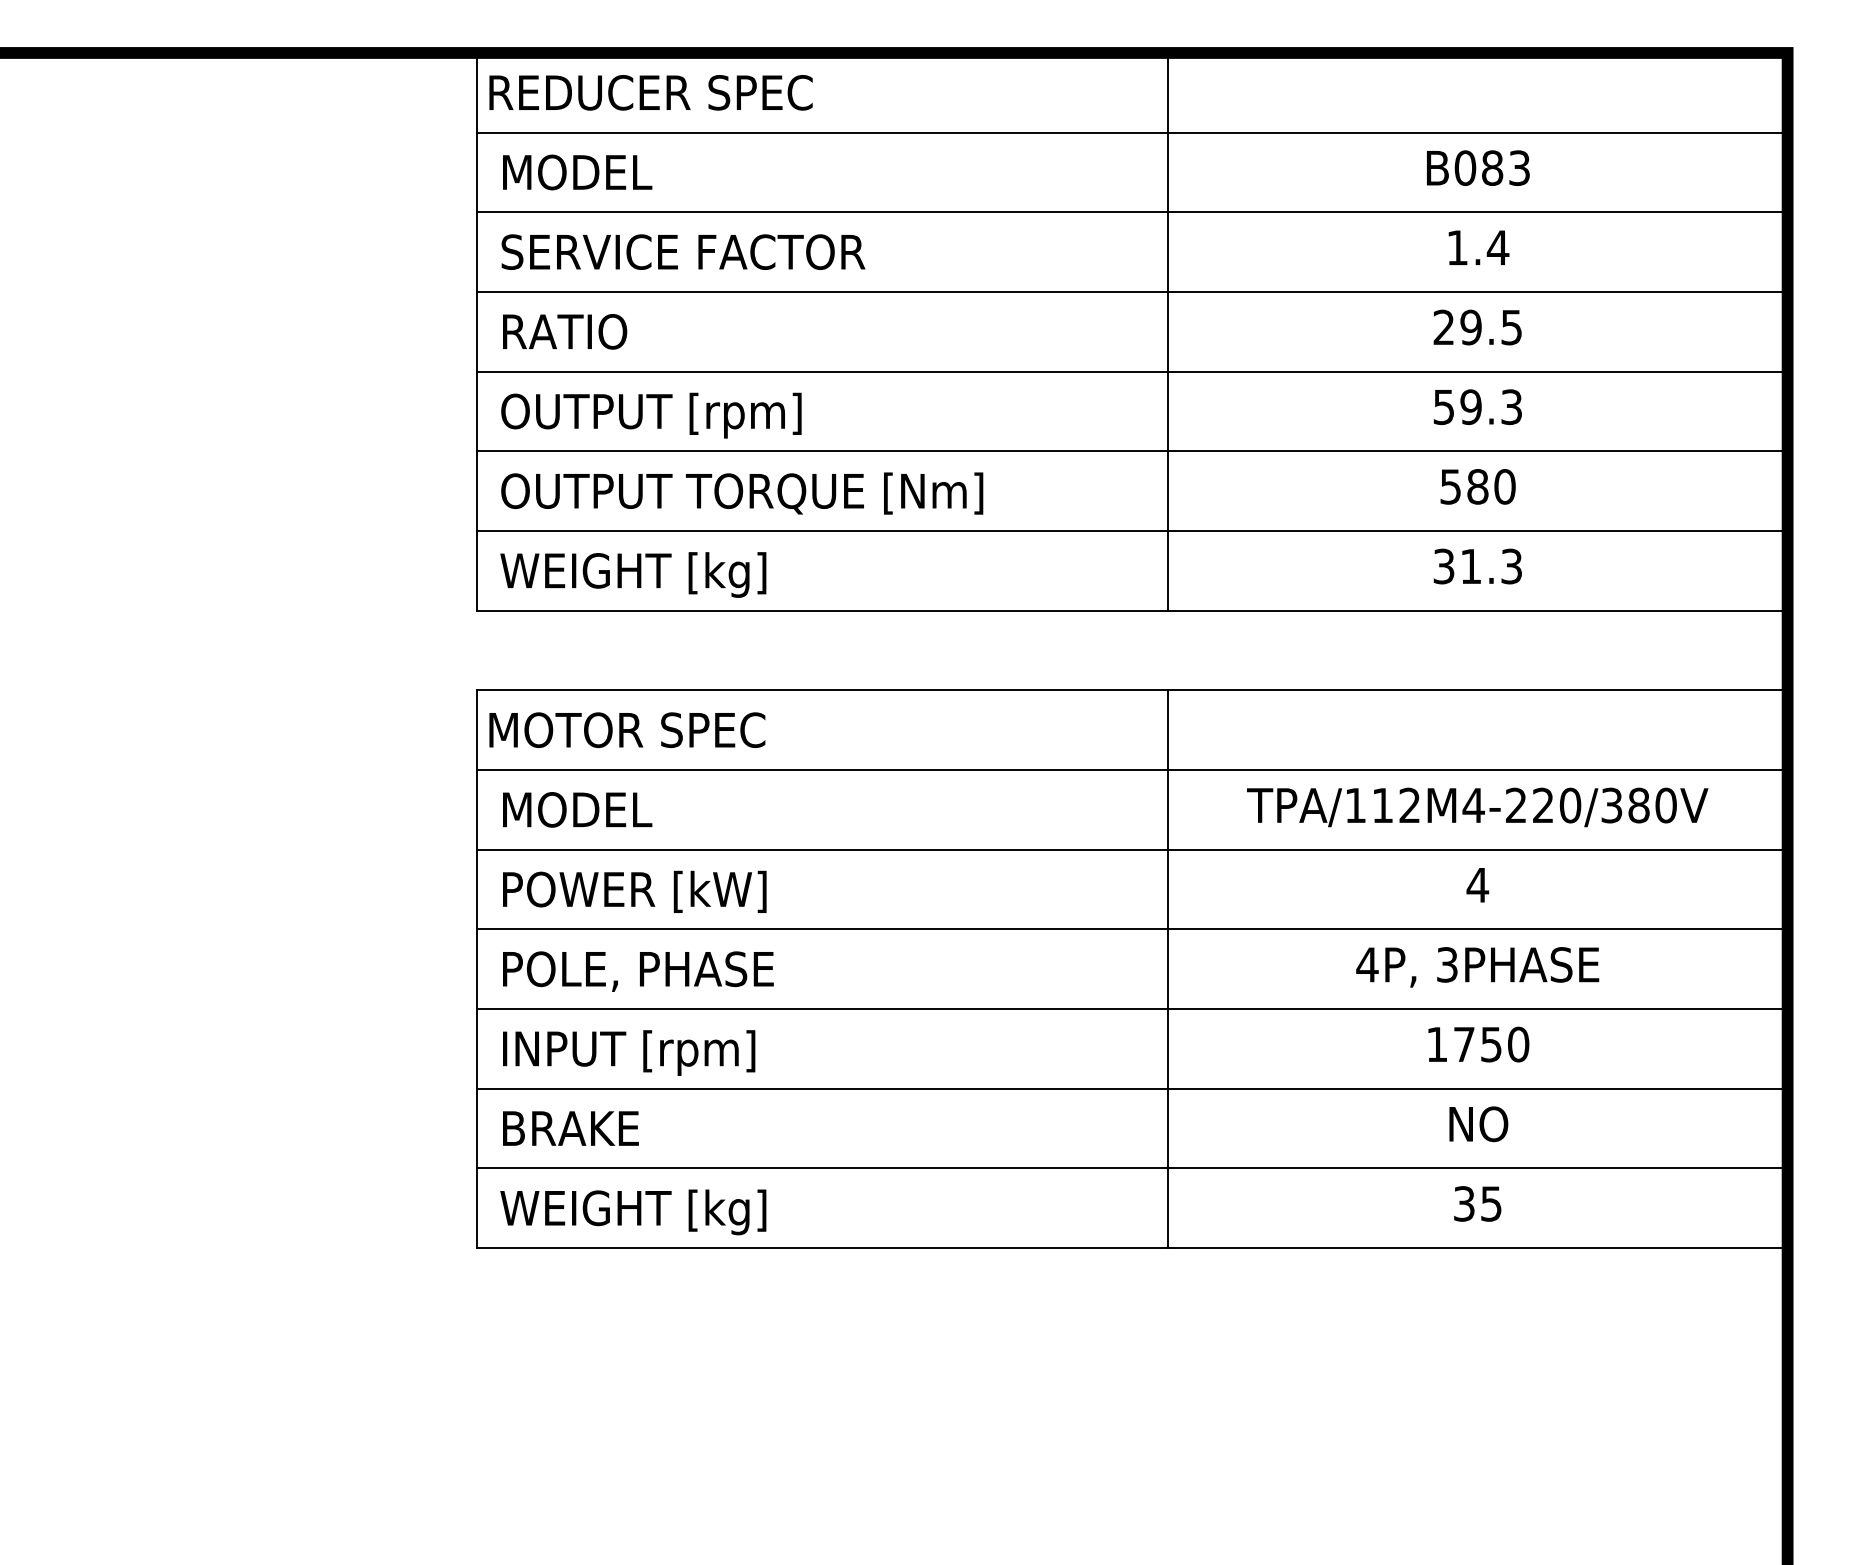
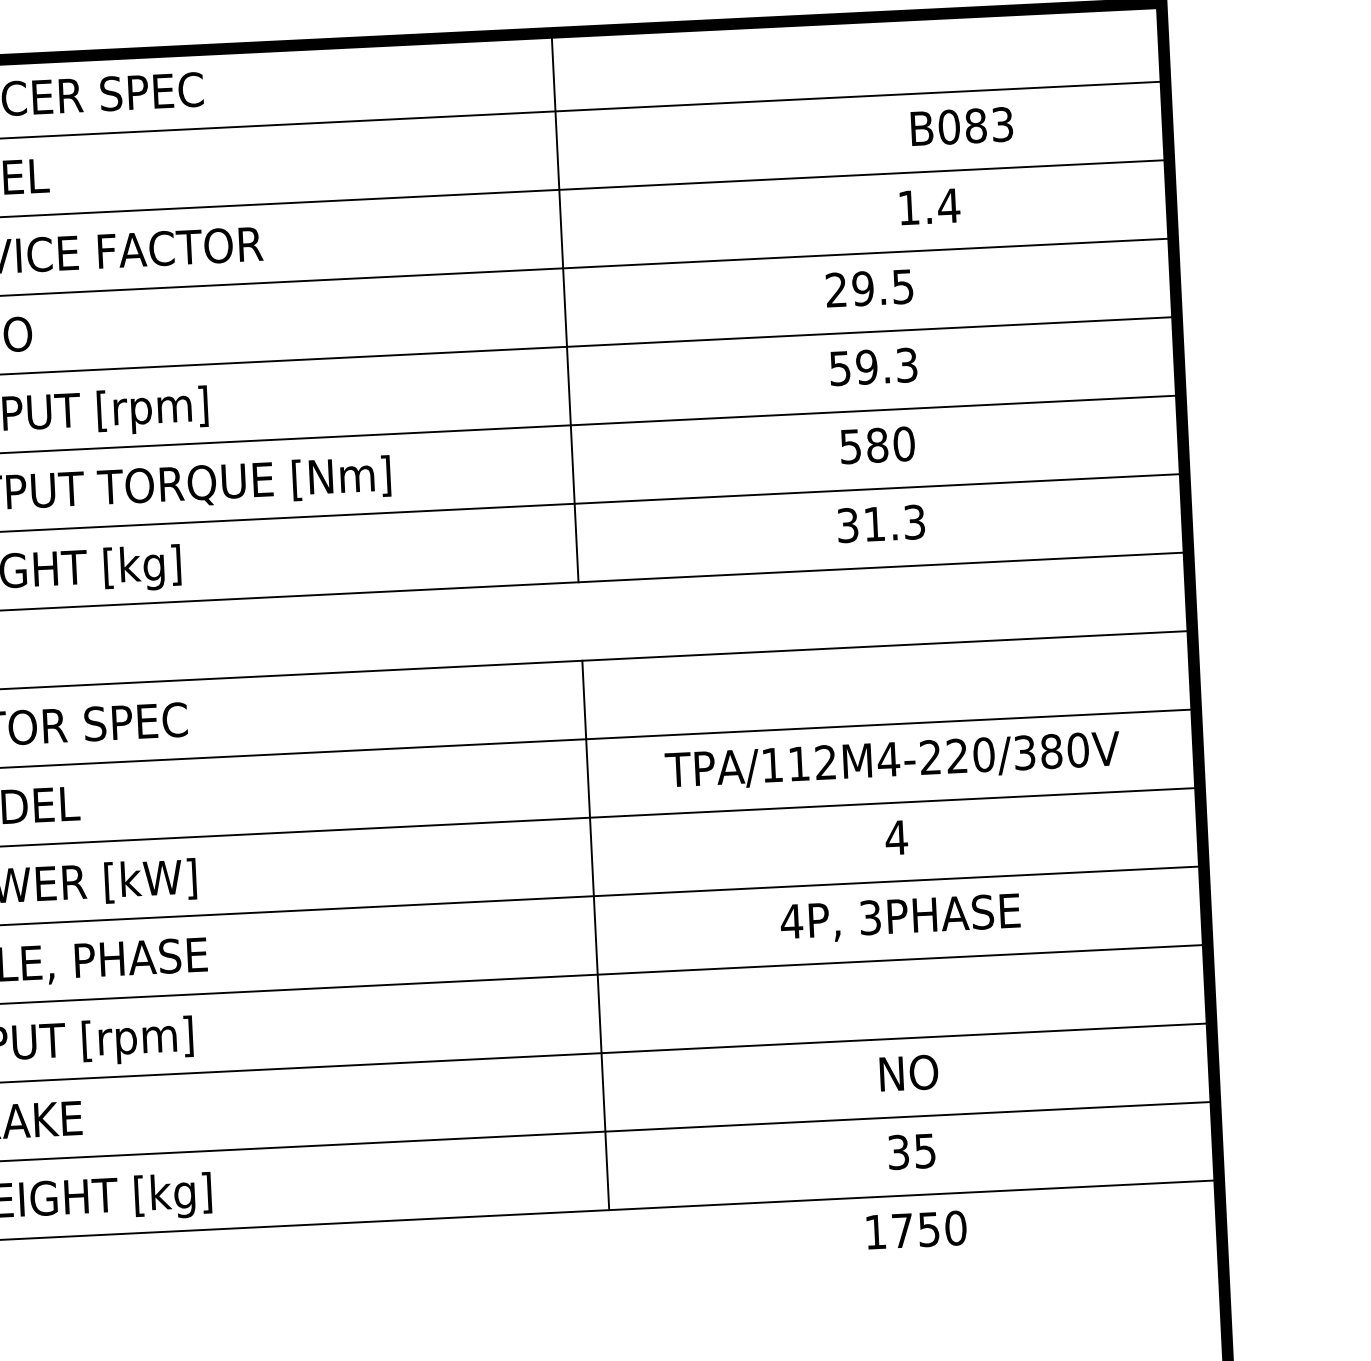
text: (1478, 167) -> (962, 125), moved
text: (1478, 247) -> (929, 206), moved
text: (1478, 1044) -> (916, 1230), moved

